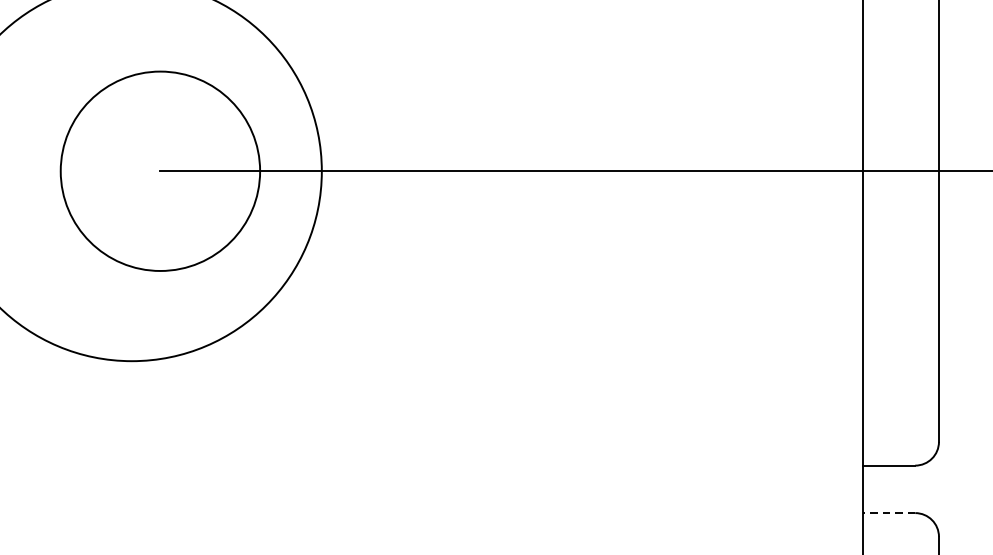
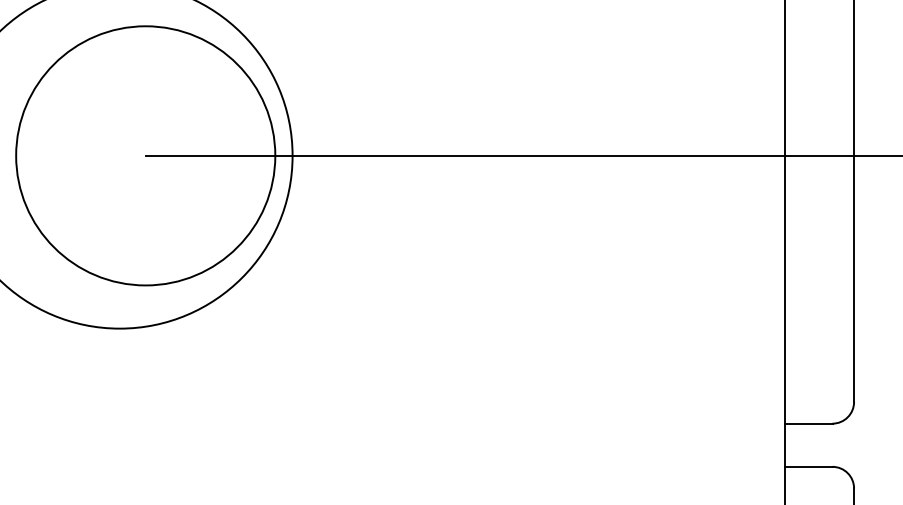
circle: (160, 170) -> (145, 155), size x1.43
line: (888, 512) -> (808, 466), dashed -> solid

